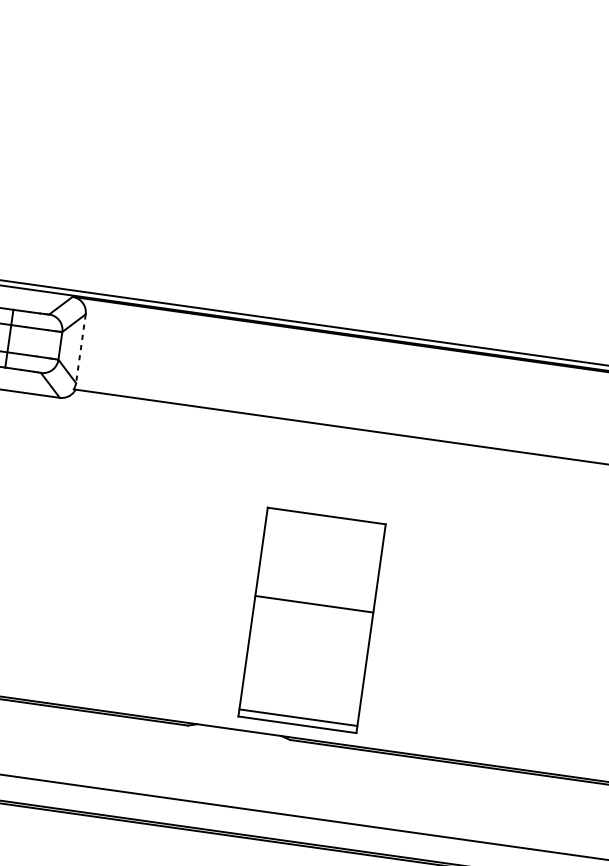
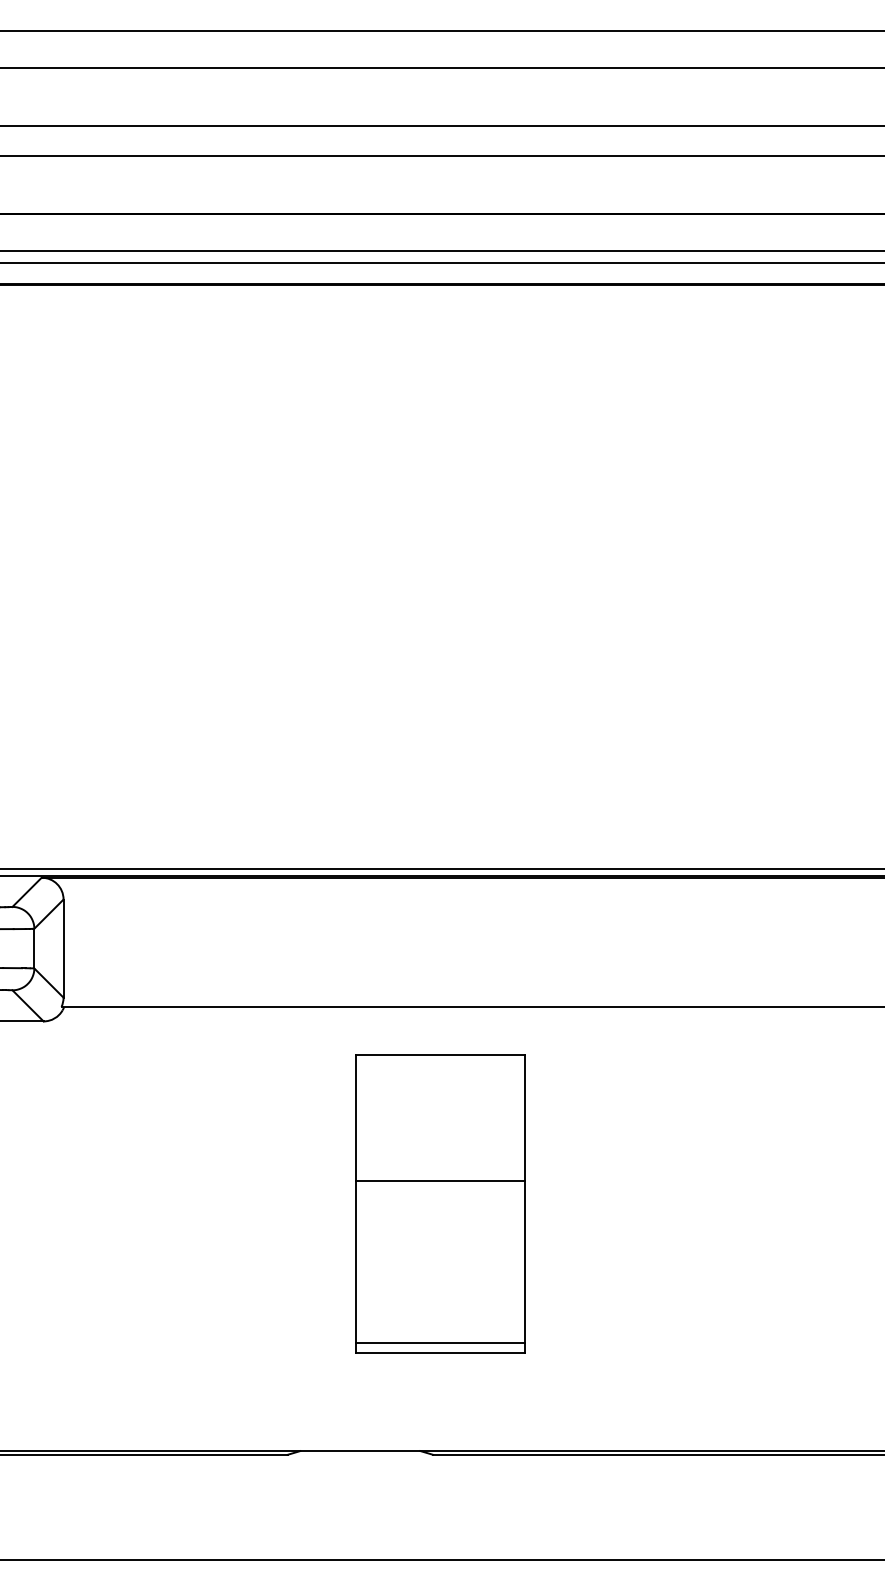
line: (80, 349) -> (63, 949), dashed -> solid
part: (312, 619) -> (440, 1203), moved

